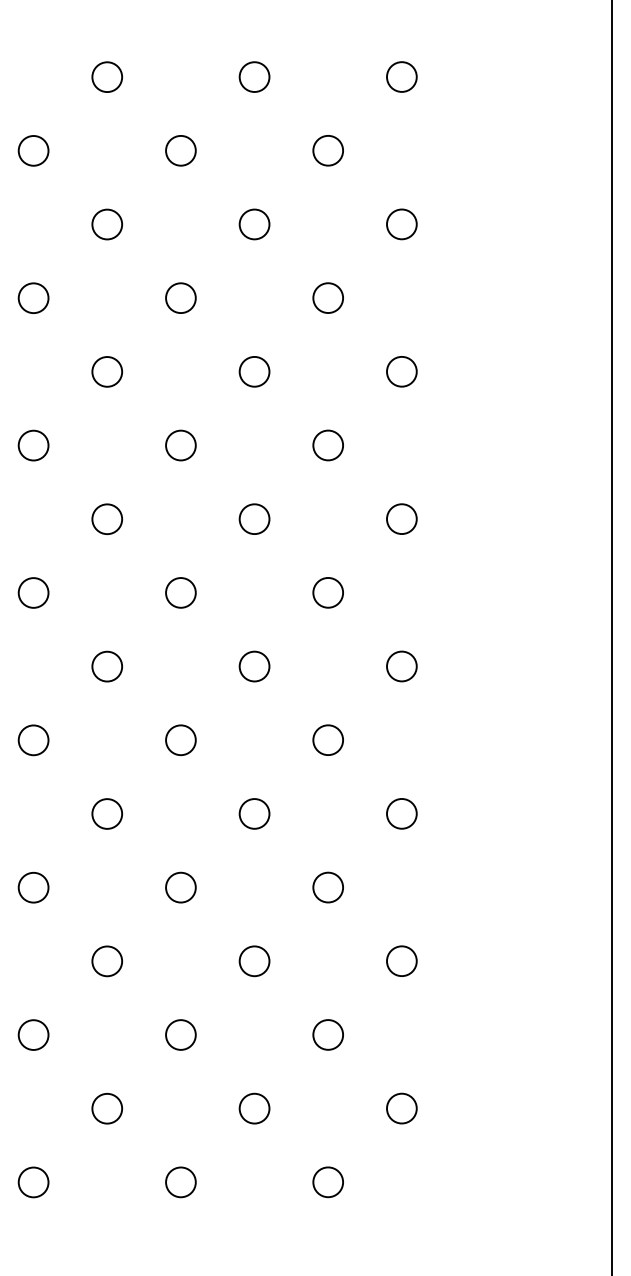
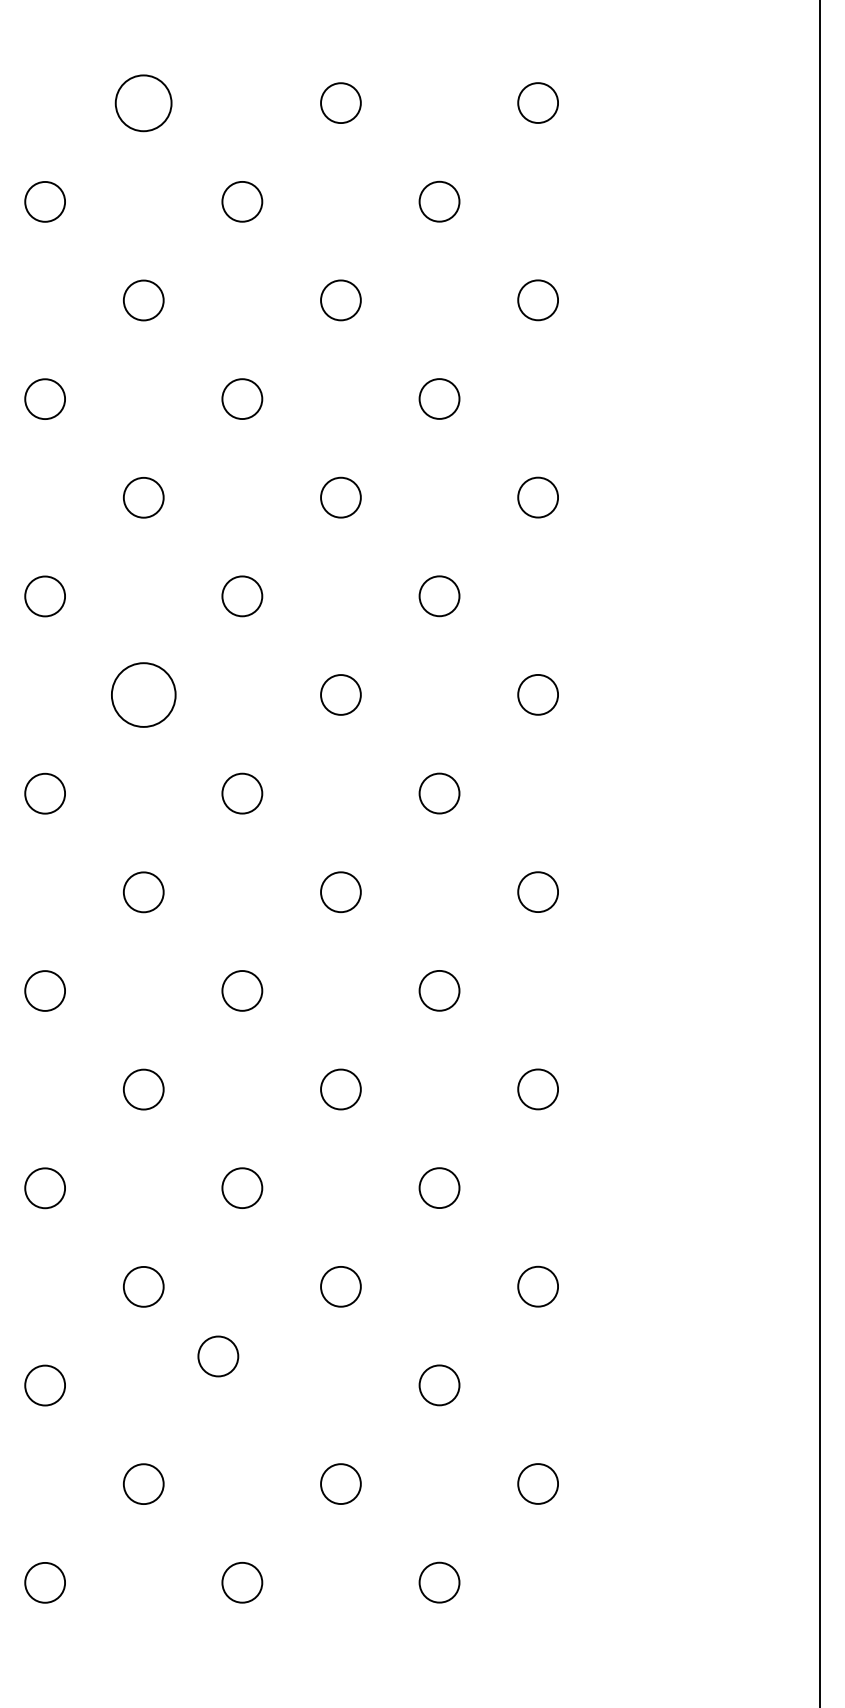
circle: (107, 76) -> (143, 102), size x1.4
circle: (107, 518) -> (143, 694), size x1.6
circle: (181, 1035) -> (218, 1356), moved

